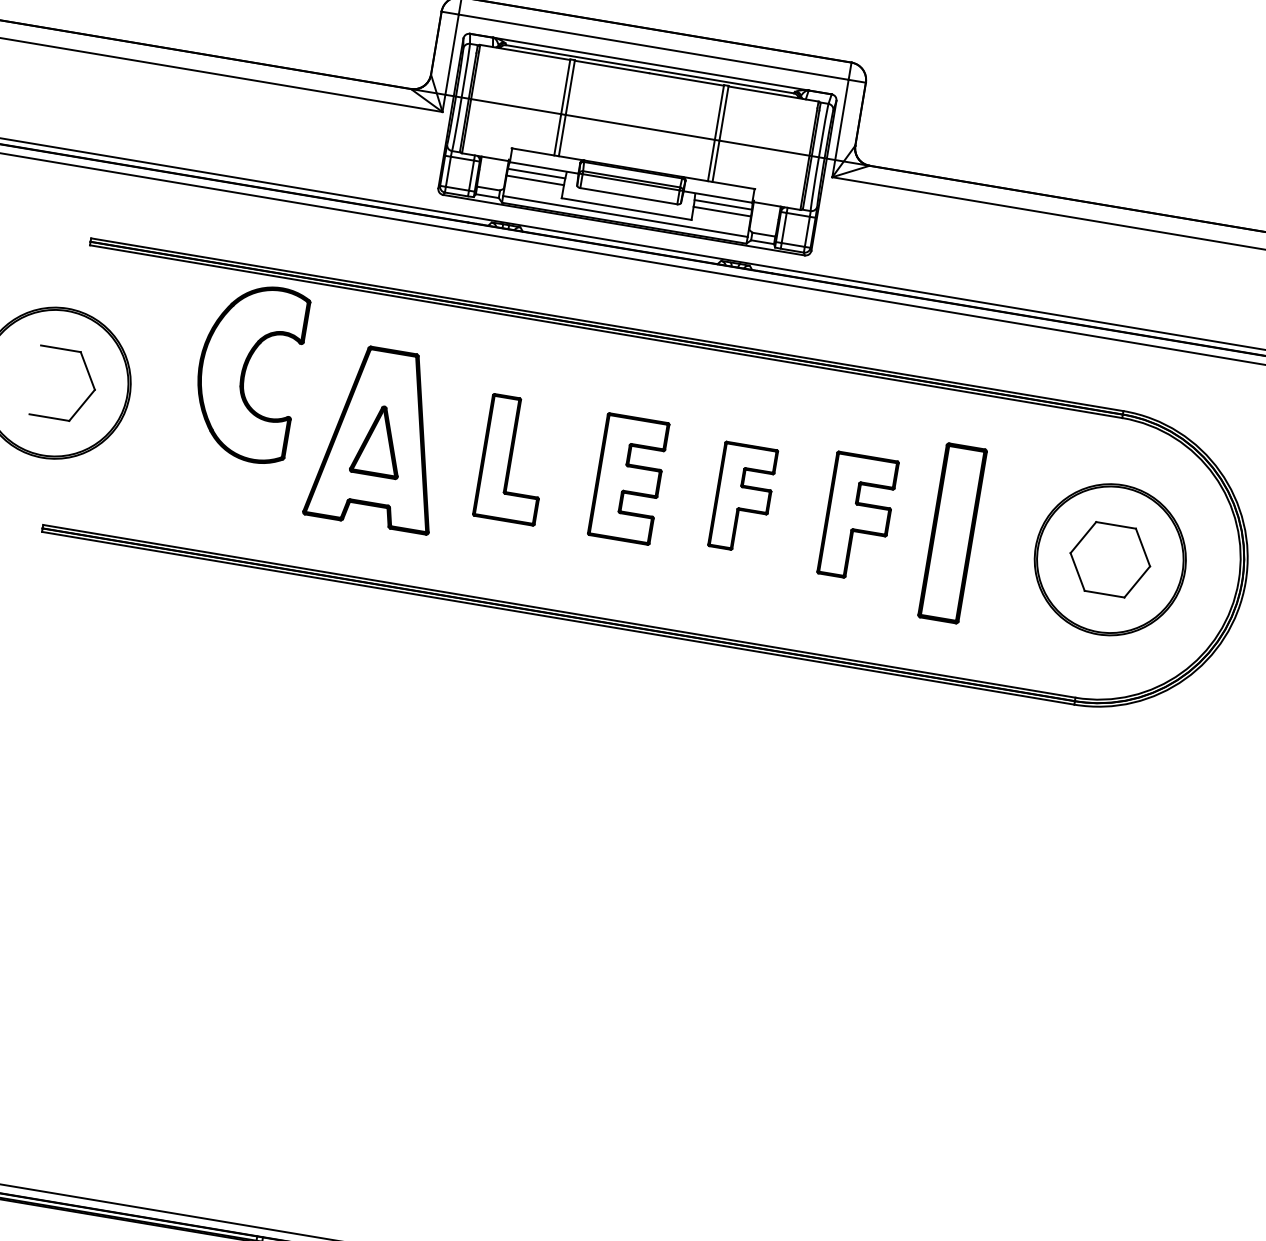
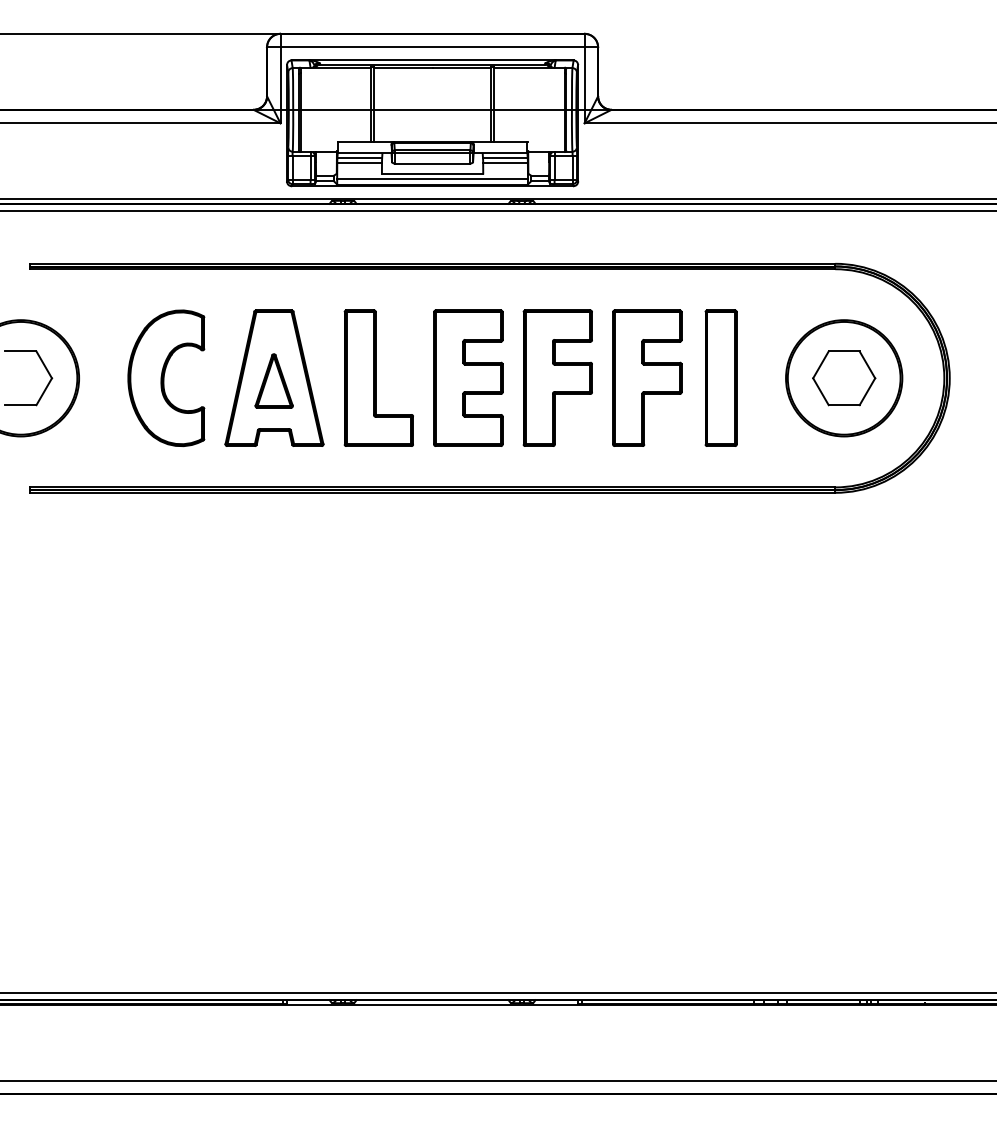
part: (248, 372) -> (166, 378), moved
part: (513, 458) -> (378, 377), size x1.43
part: (628, 478) -> (468, 377), size x1.43
part: (743, 497) -> (557, 377), size x1.67
part: (858, 516) -> (647, 377), size x1.43

